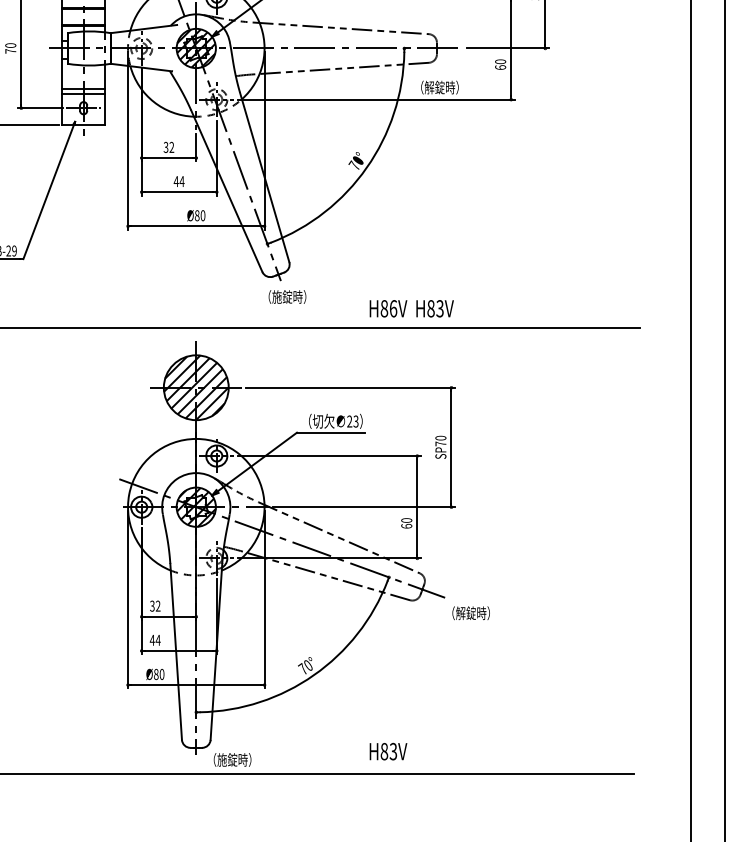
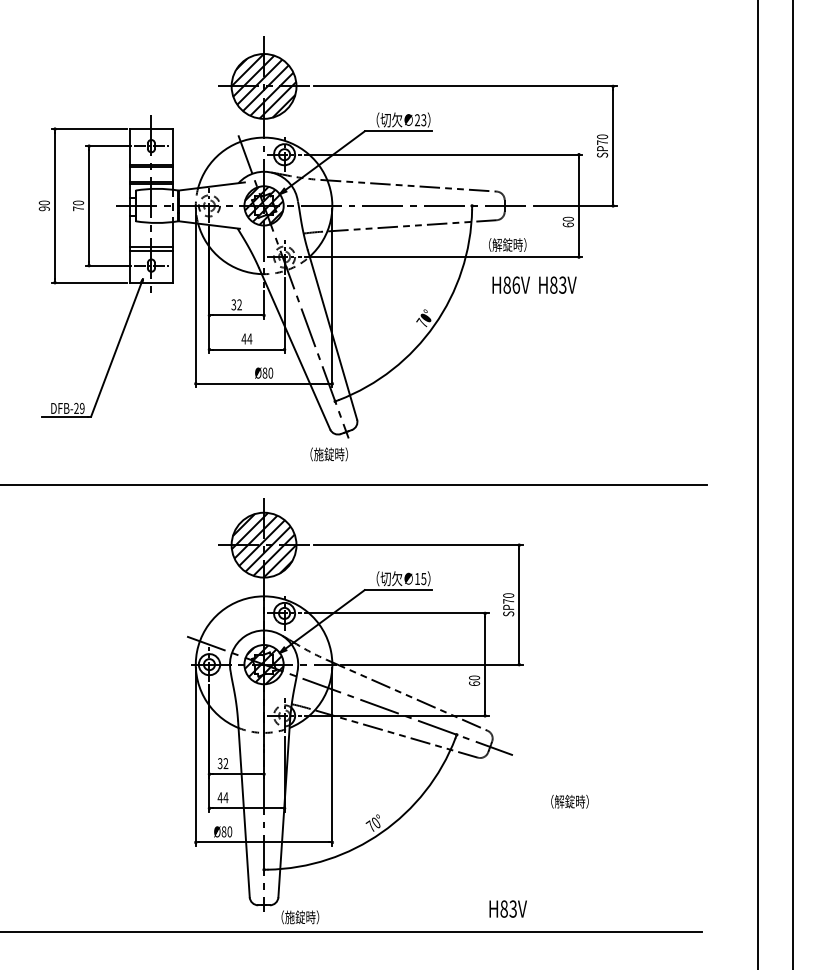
text: (286, 297) -> (328, 454), moved
text: (411, 308) -> (534, 284), moved
text: (352, 421) -> (420, 578), 23 -> 15
text: (470, 613) -> (569, 801), moved
text: (387, 751) -> (507, 908), moved

